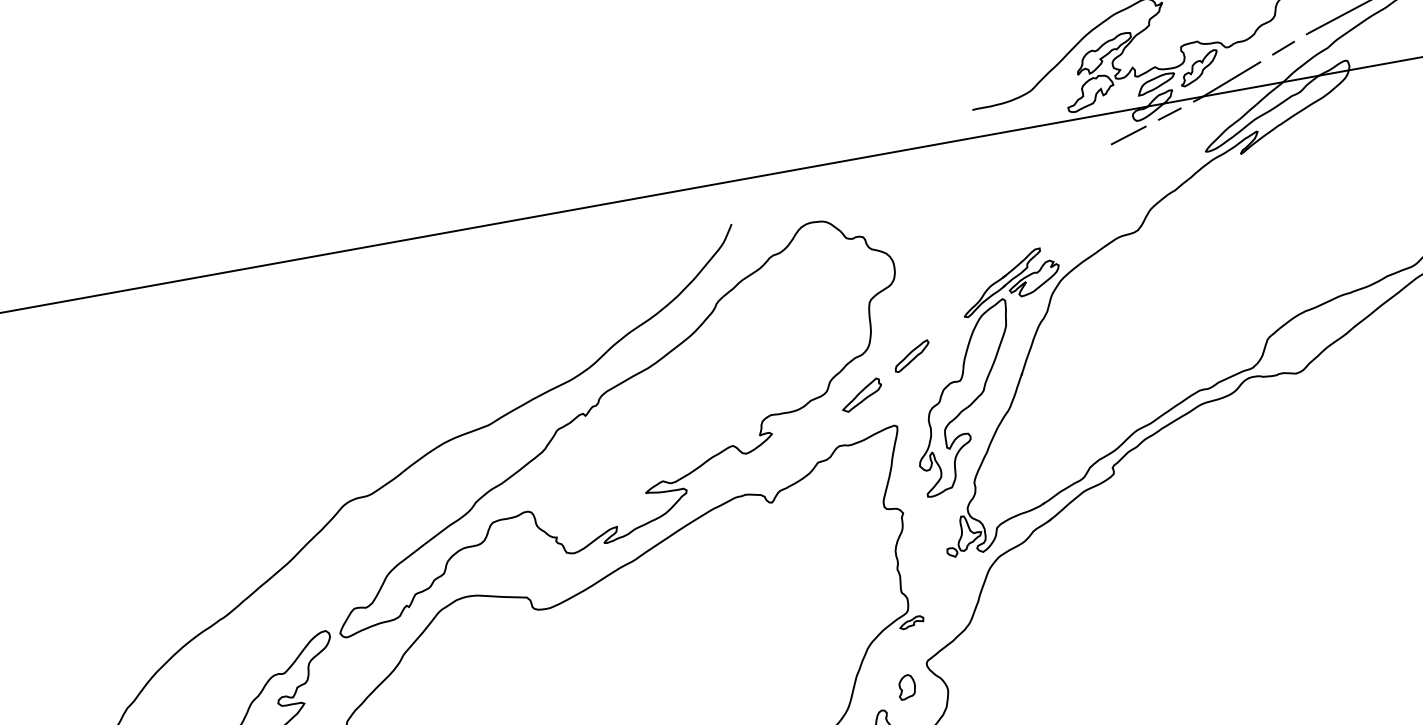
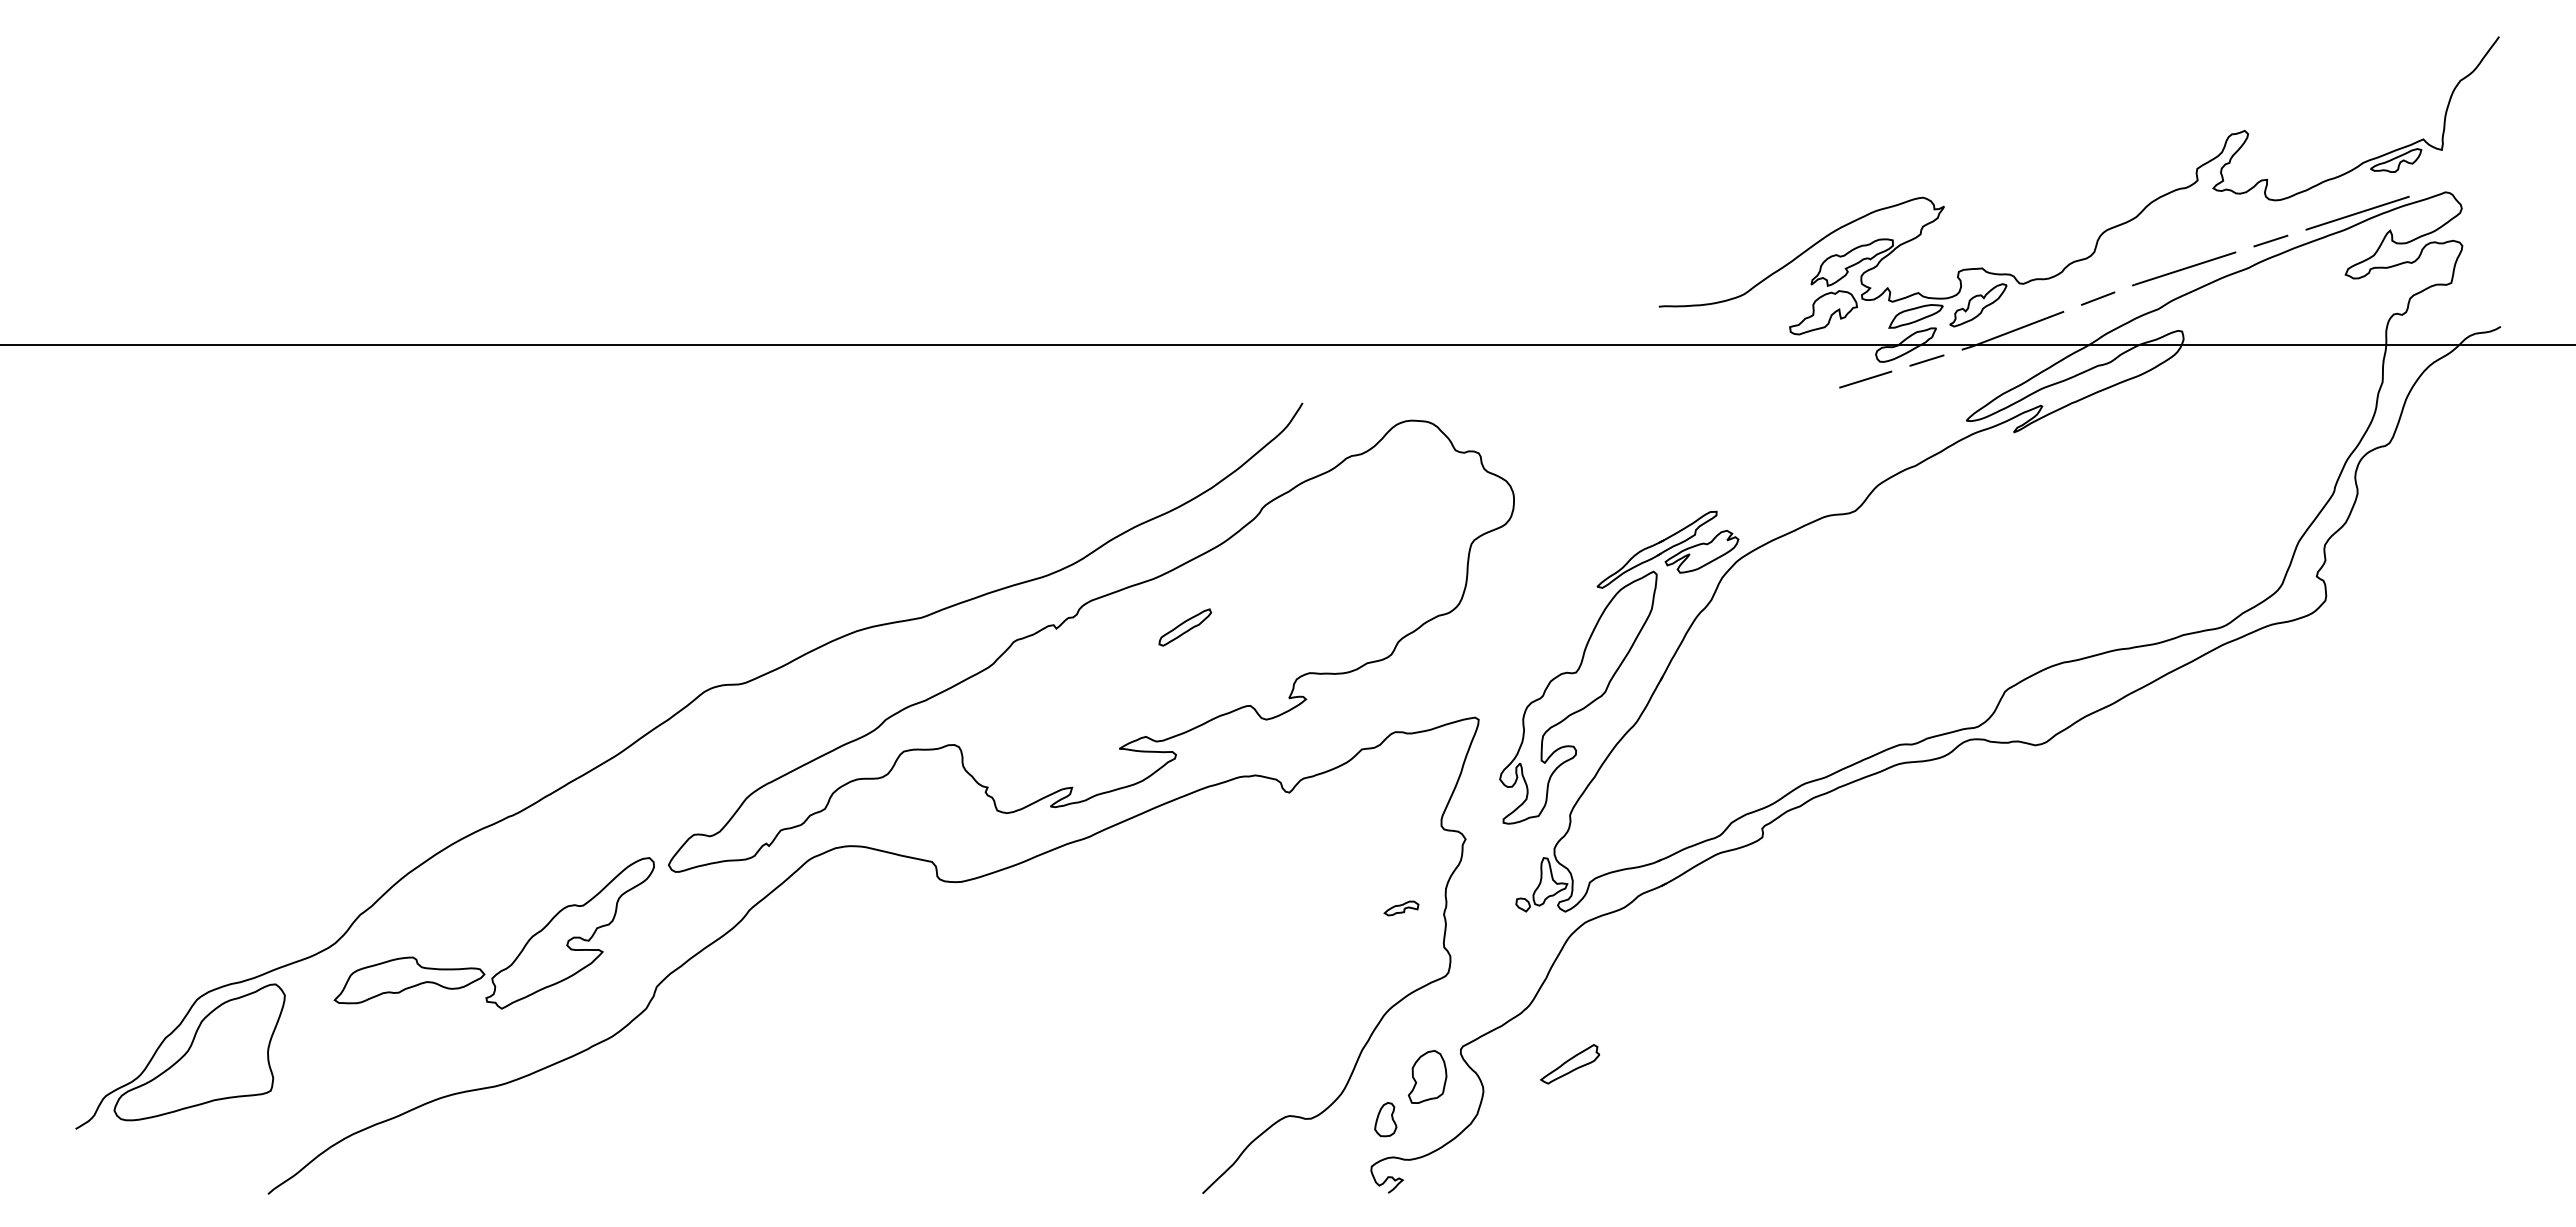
part: (911, 356) -> (1184, 627), moved
part: (861, 395) -> (1569, 1064), moved
part: (911, 622) -> (1401, 908), moved
part: (906, 687) -> (1427, 1077), size x1.6

